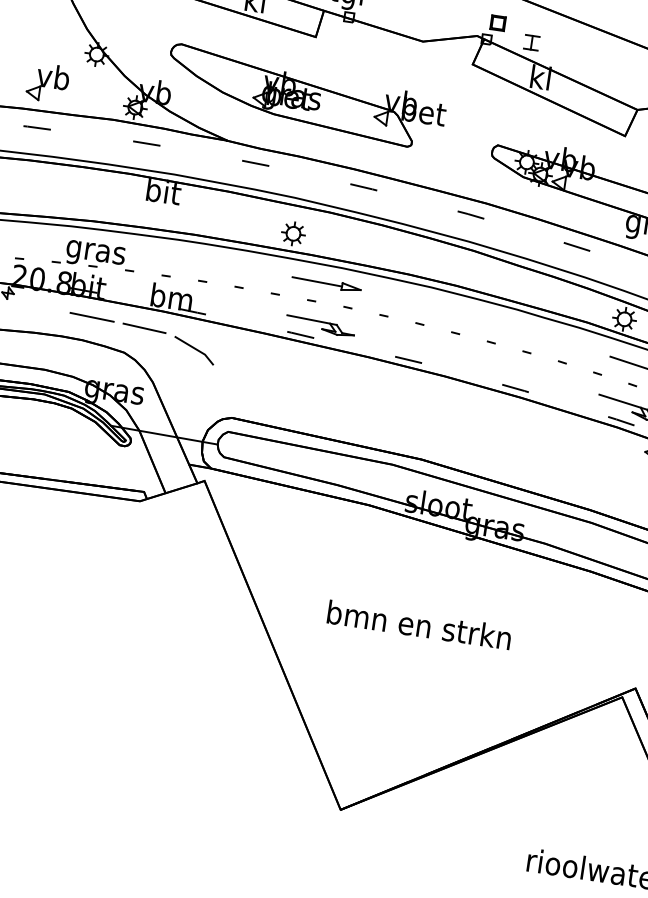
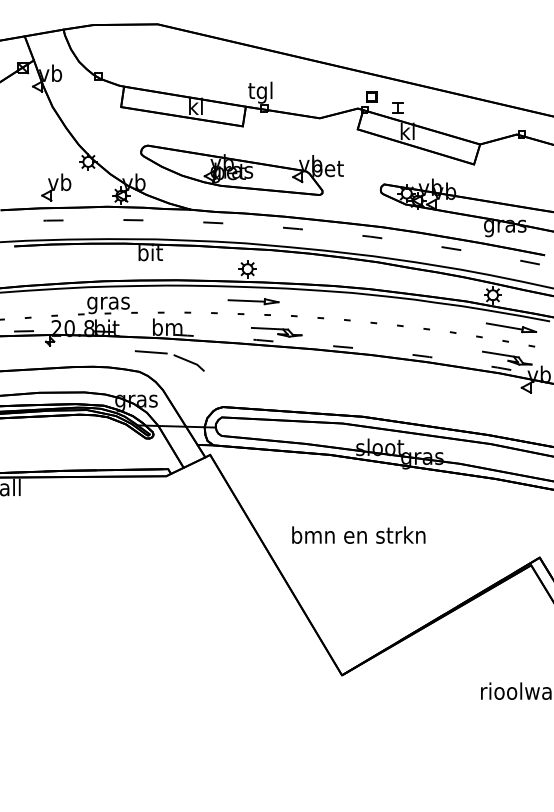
part: (326, 284) -> (253, 301), moved
line: (91, 316) -> (112, 349), removed
text: (419, 624) -> (358, 534), moved

